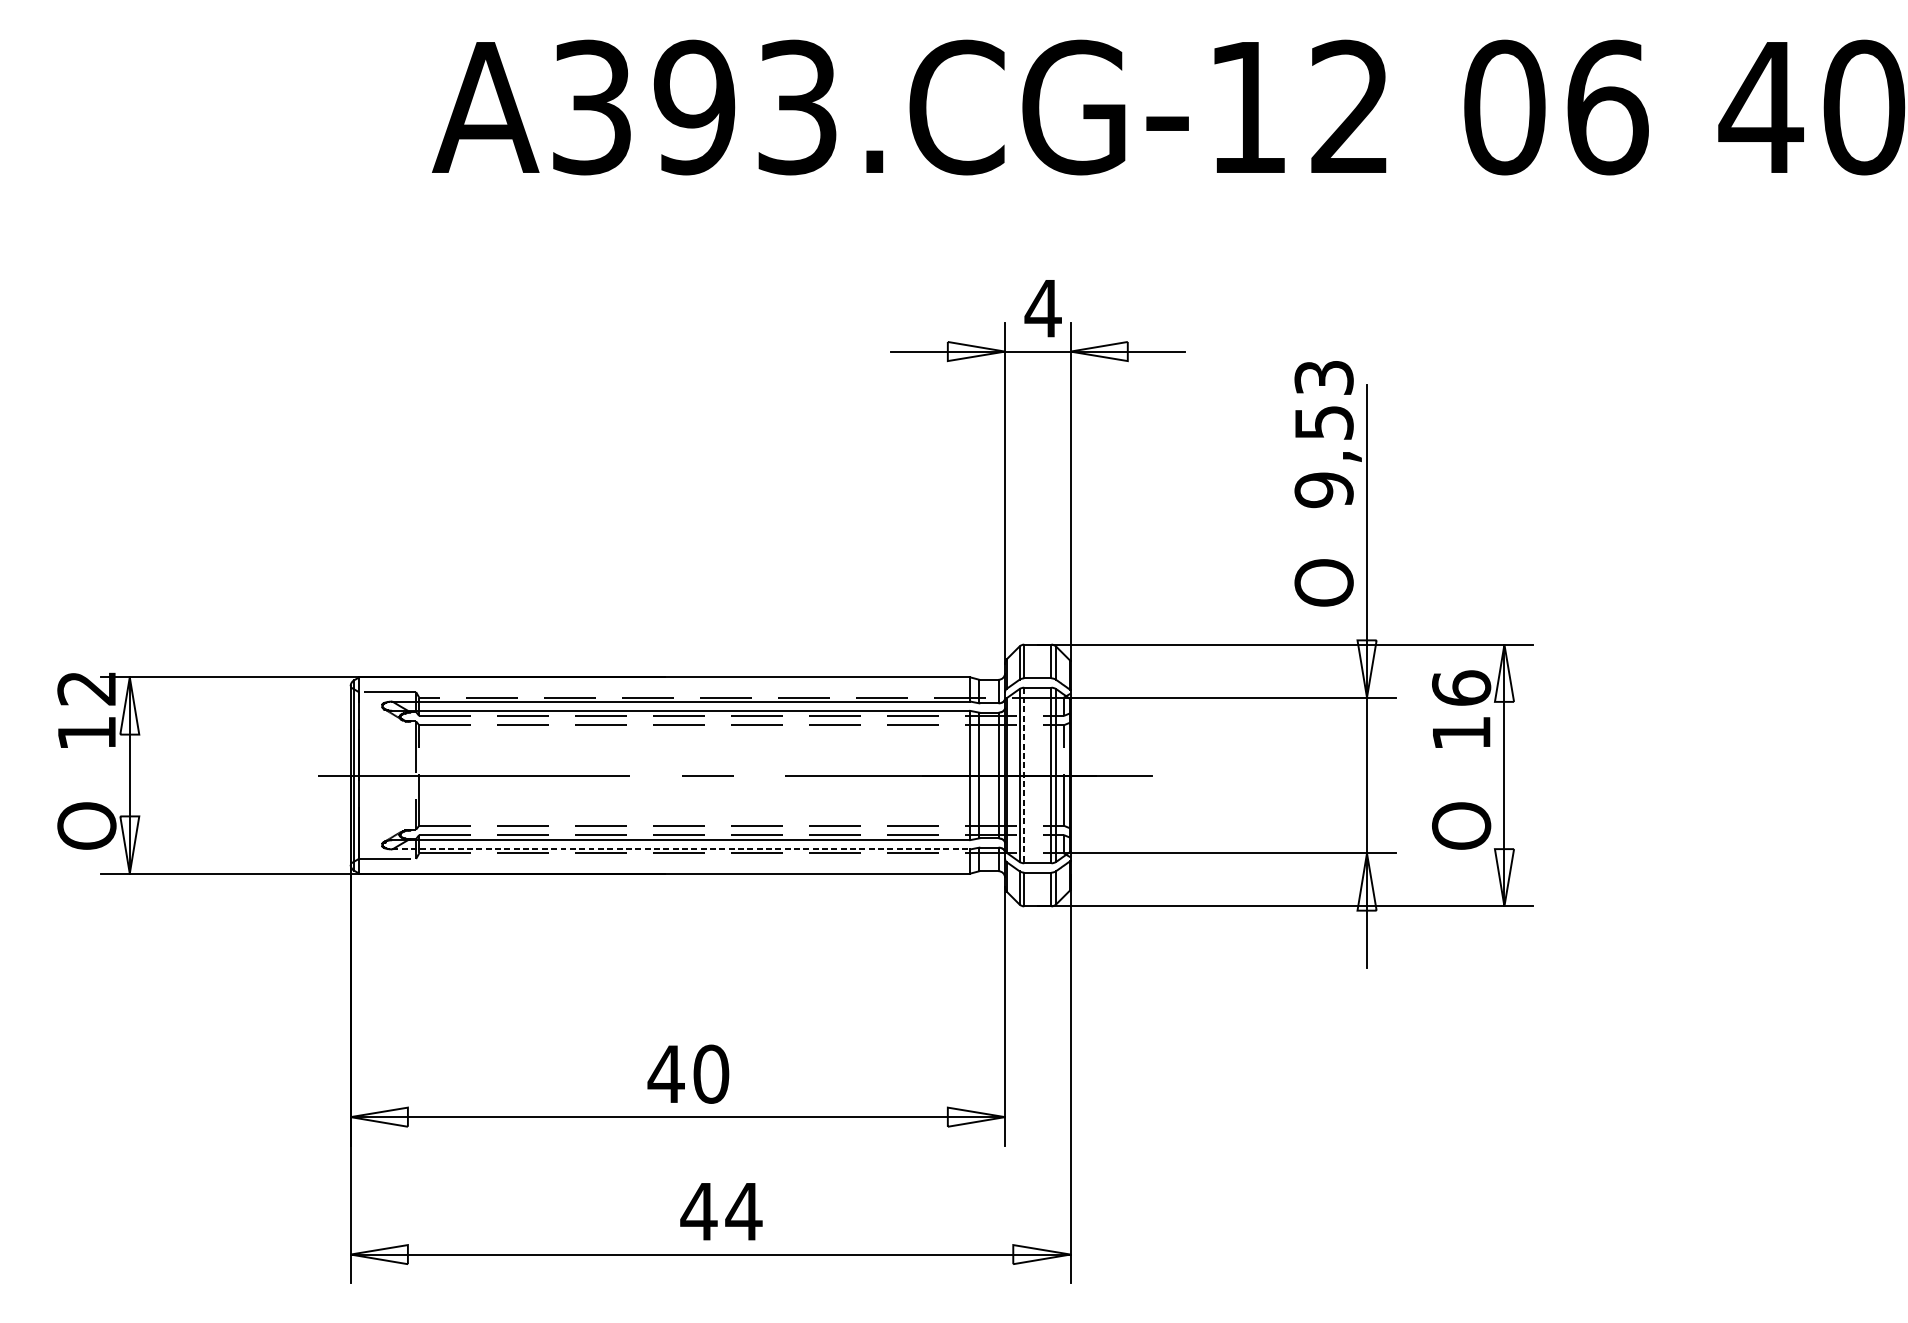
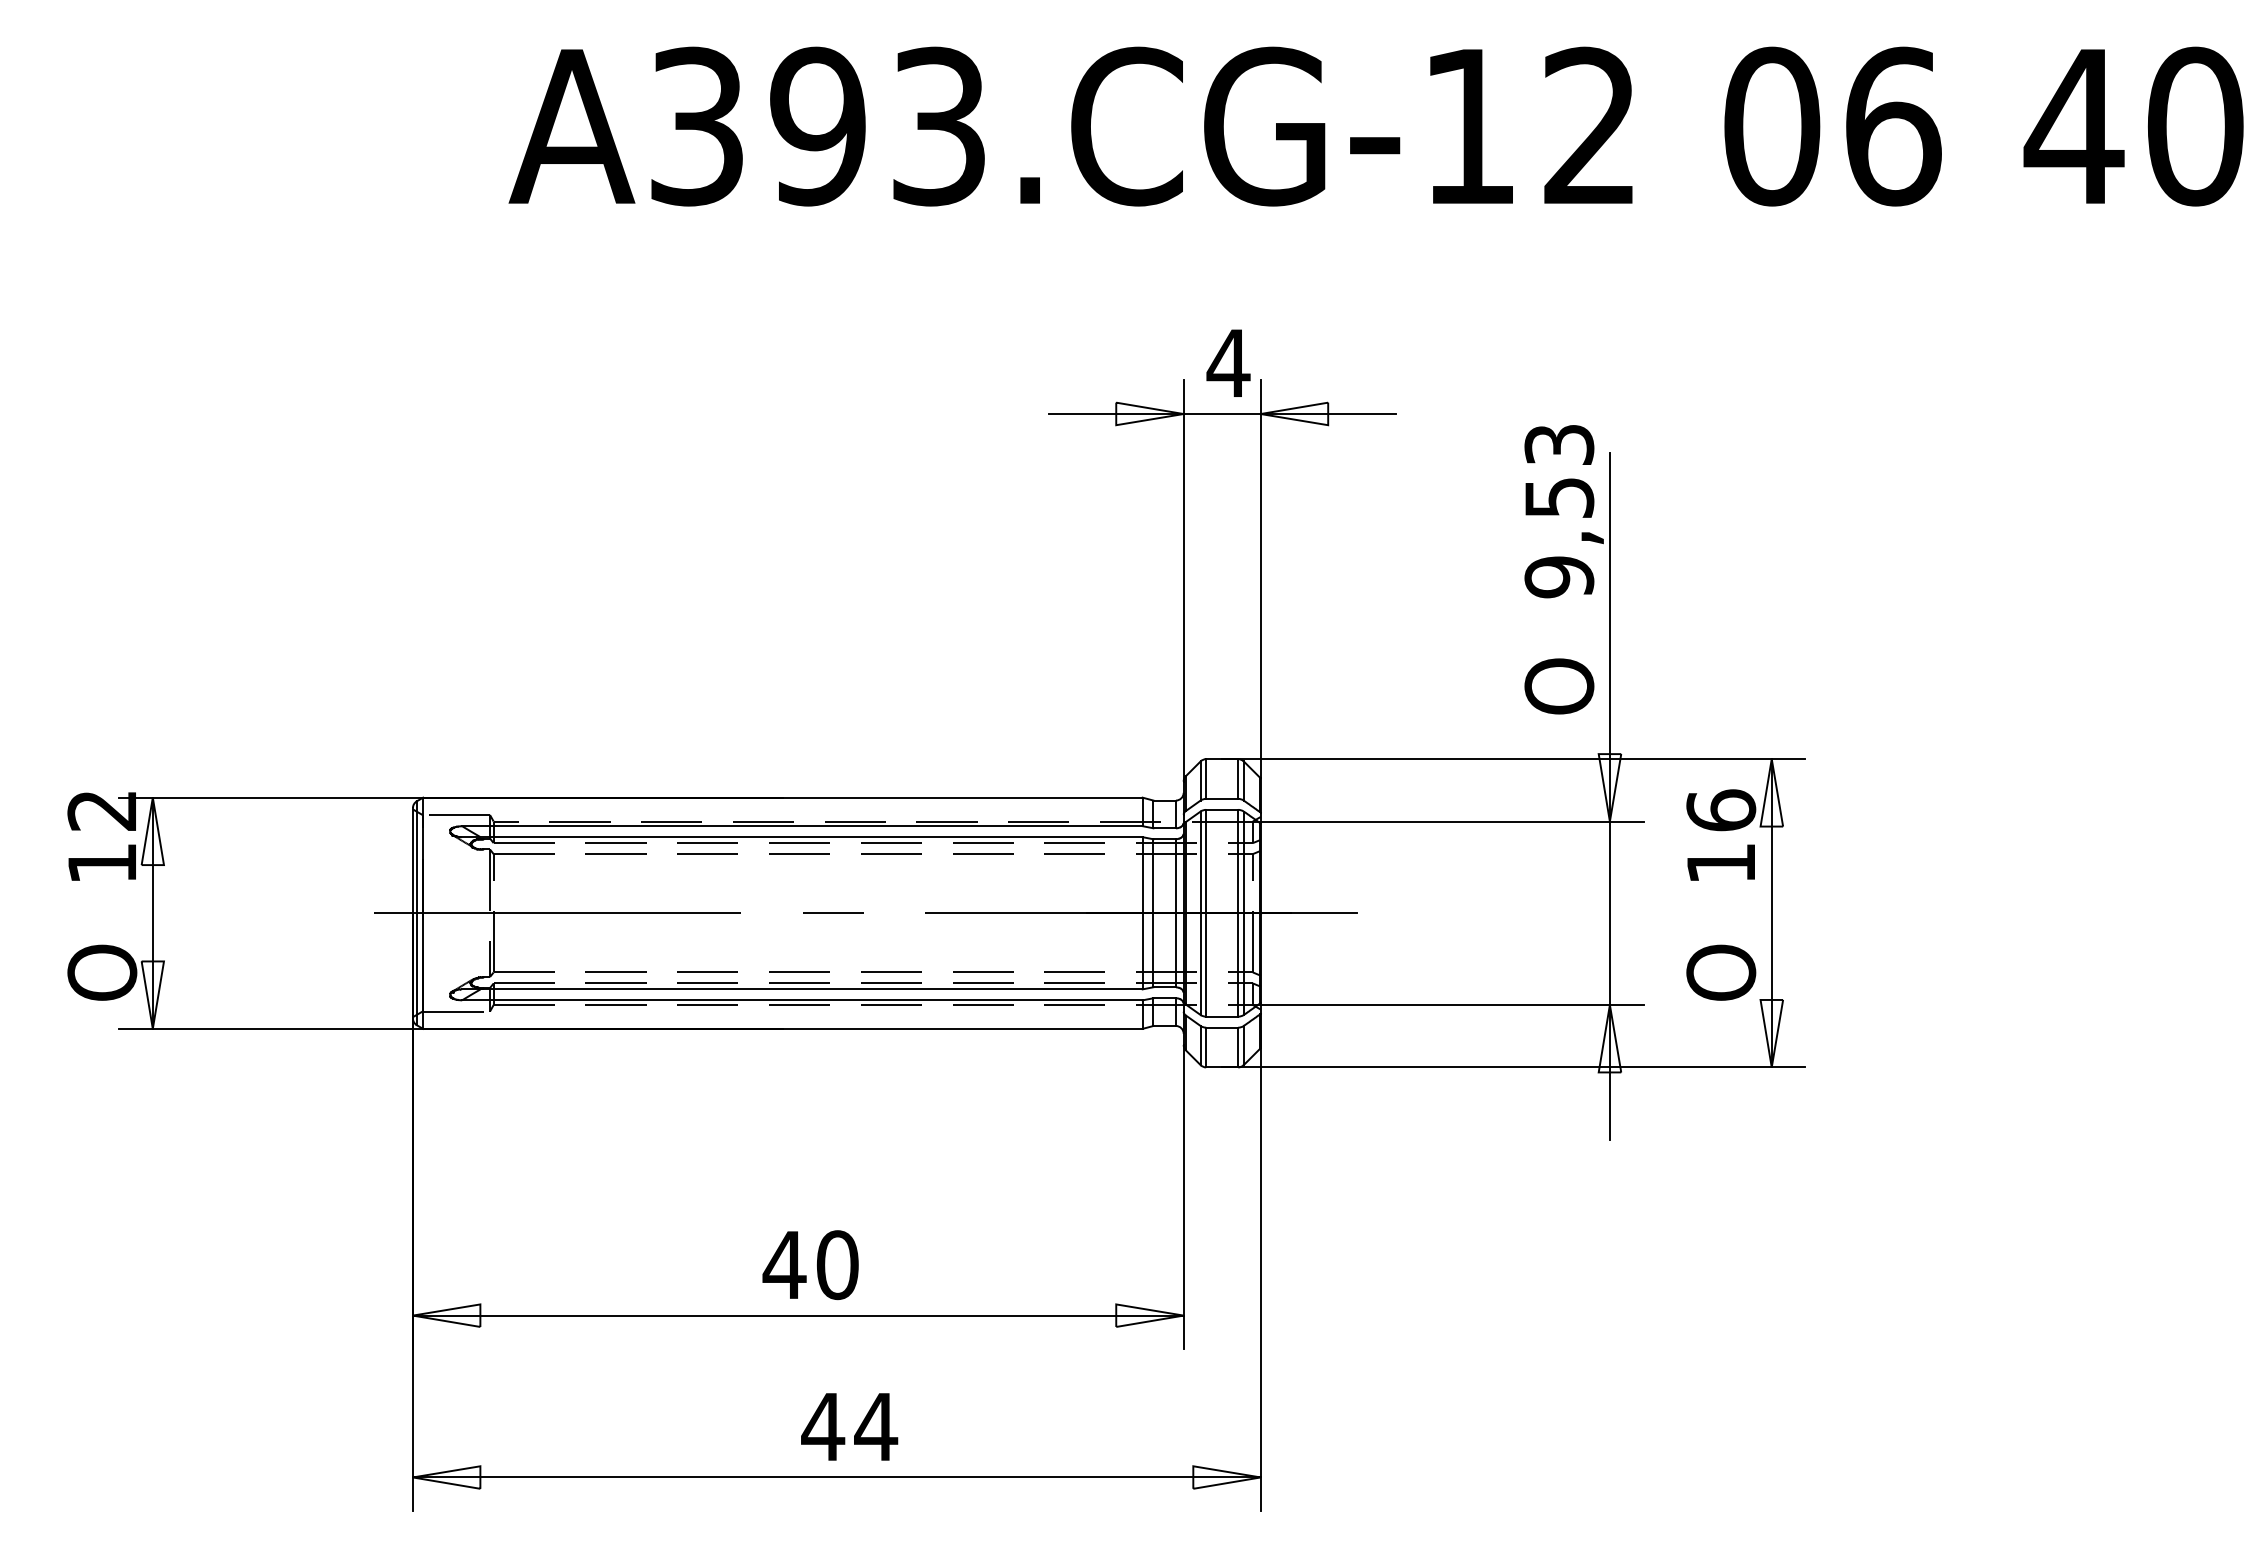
line: (1024, 775) -> (1206, 913), dashed -> solid
line: (681, 849) -> (802, 1000), dashed -> solid

